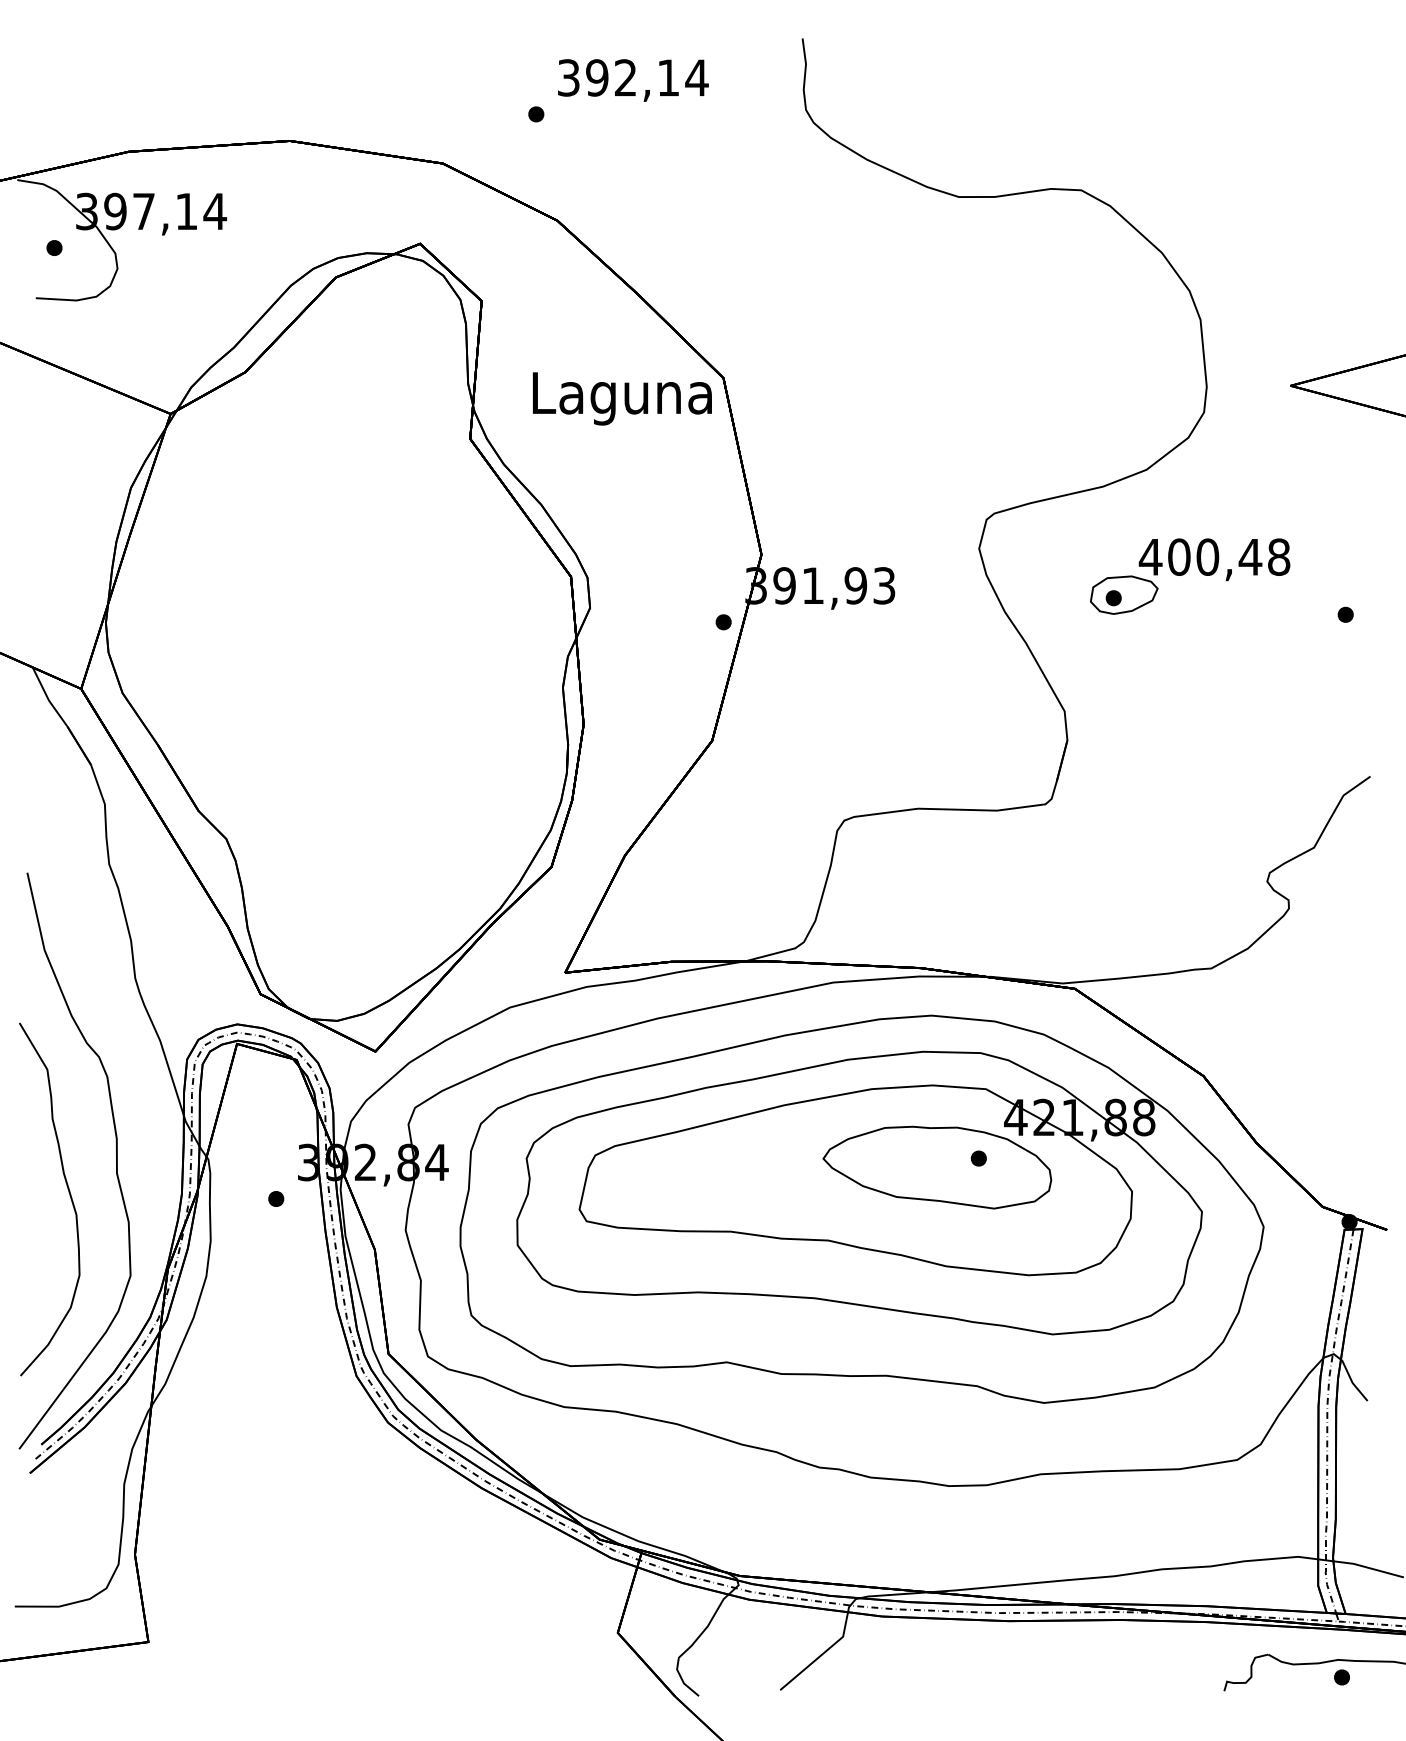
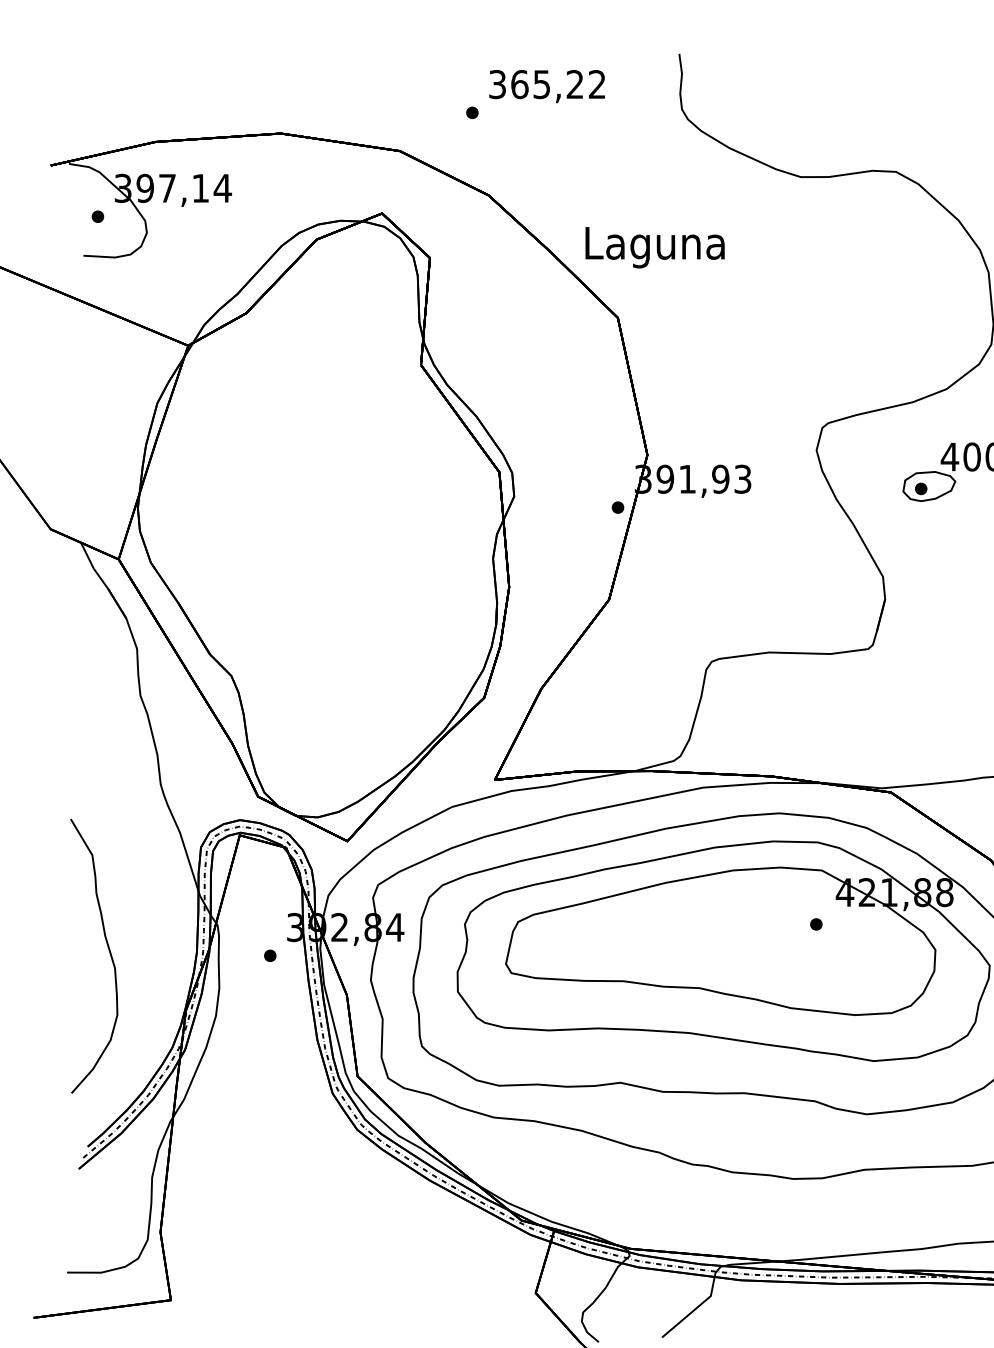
text: (647, 77) -> (558, 84), 392,14 -> 365,22
text: (622, 398) -> (655, 247), moved
curve: (116, 1160) -> (146, 925), removed
part: (937, 1167) -> (784, 931), removed

